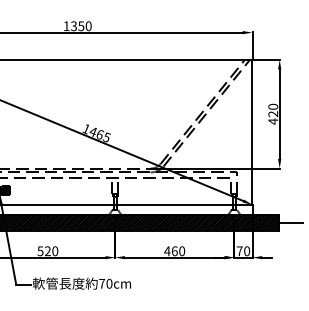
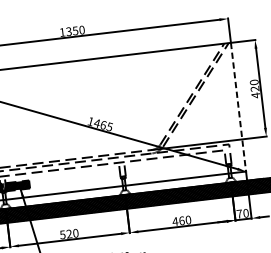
line: (252, 132) -> (238, 107), solid -> dashed

